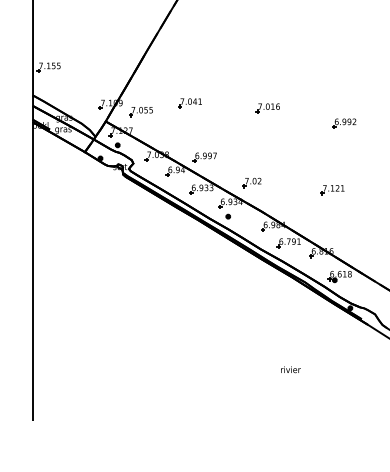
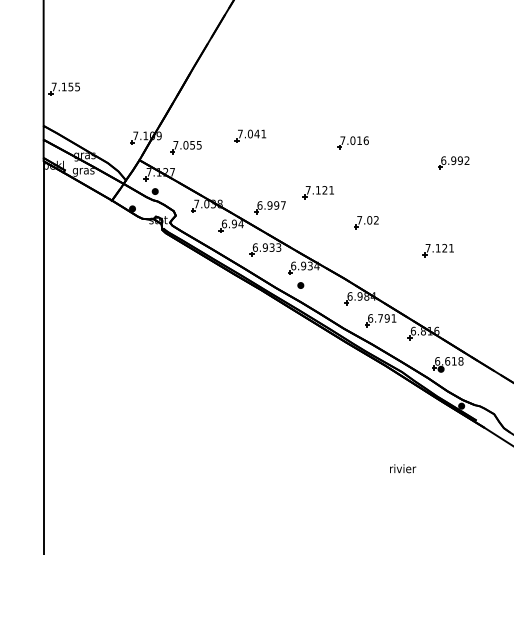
part: (241, 146) -> (318, 193), added
part: (251, 182) -> (365, 222), moved
text: (290, 369) -> (402, 468), moved

